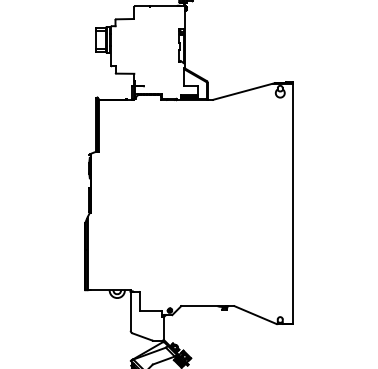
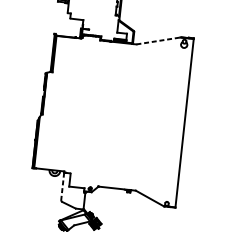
line: (244, 91) -> (159, 40), solid -> dashed
line: (130, 311) -> (62, 186), solid -> dashed

